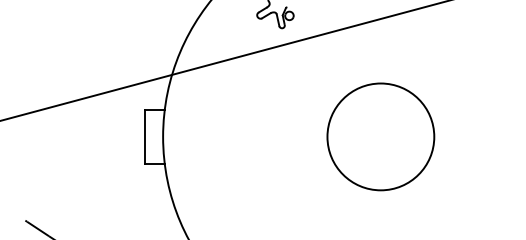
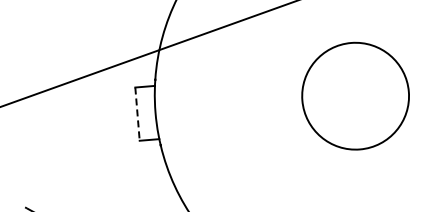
line: (145, 136) -> (137, 113), solid -> dashed
circle: (380, 136) -> (355, 95), moved

